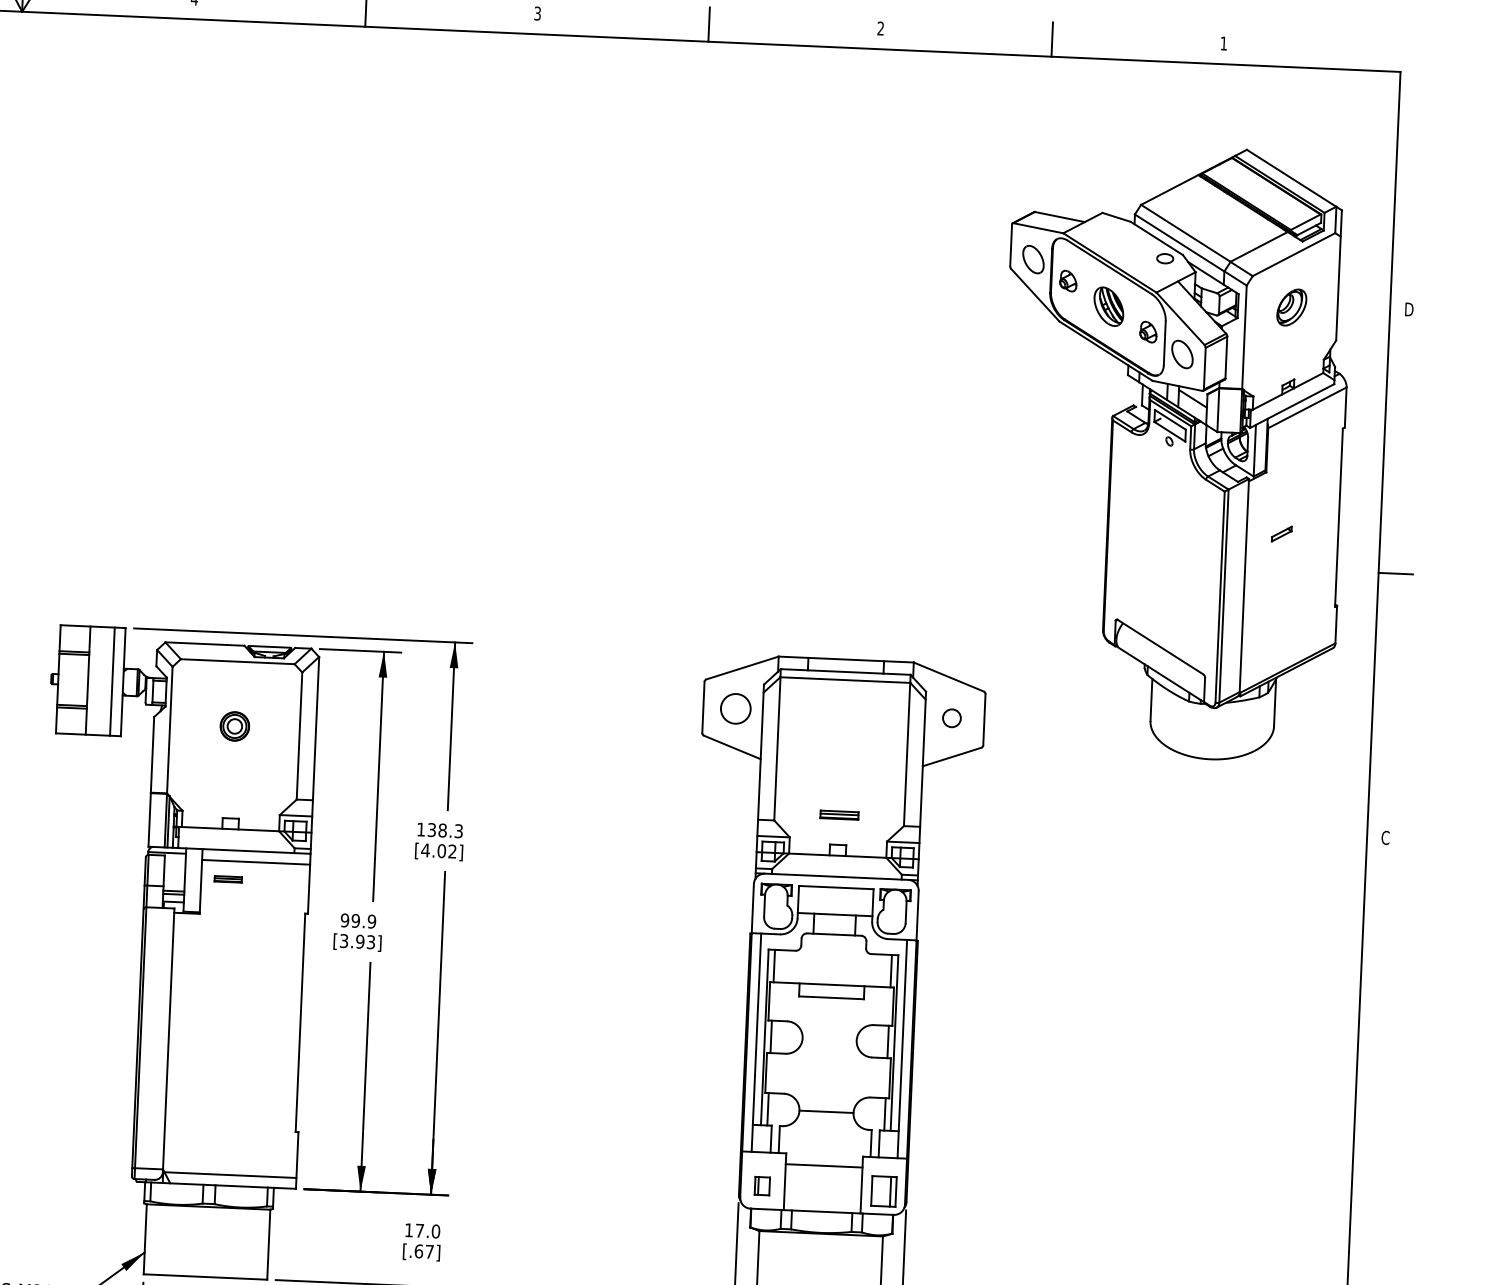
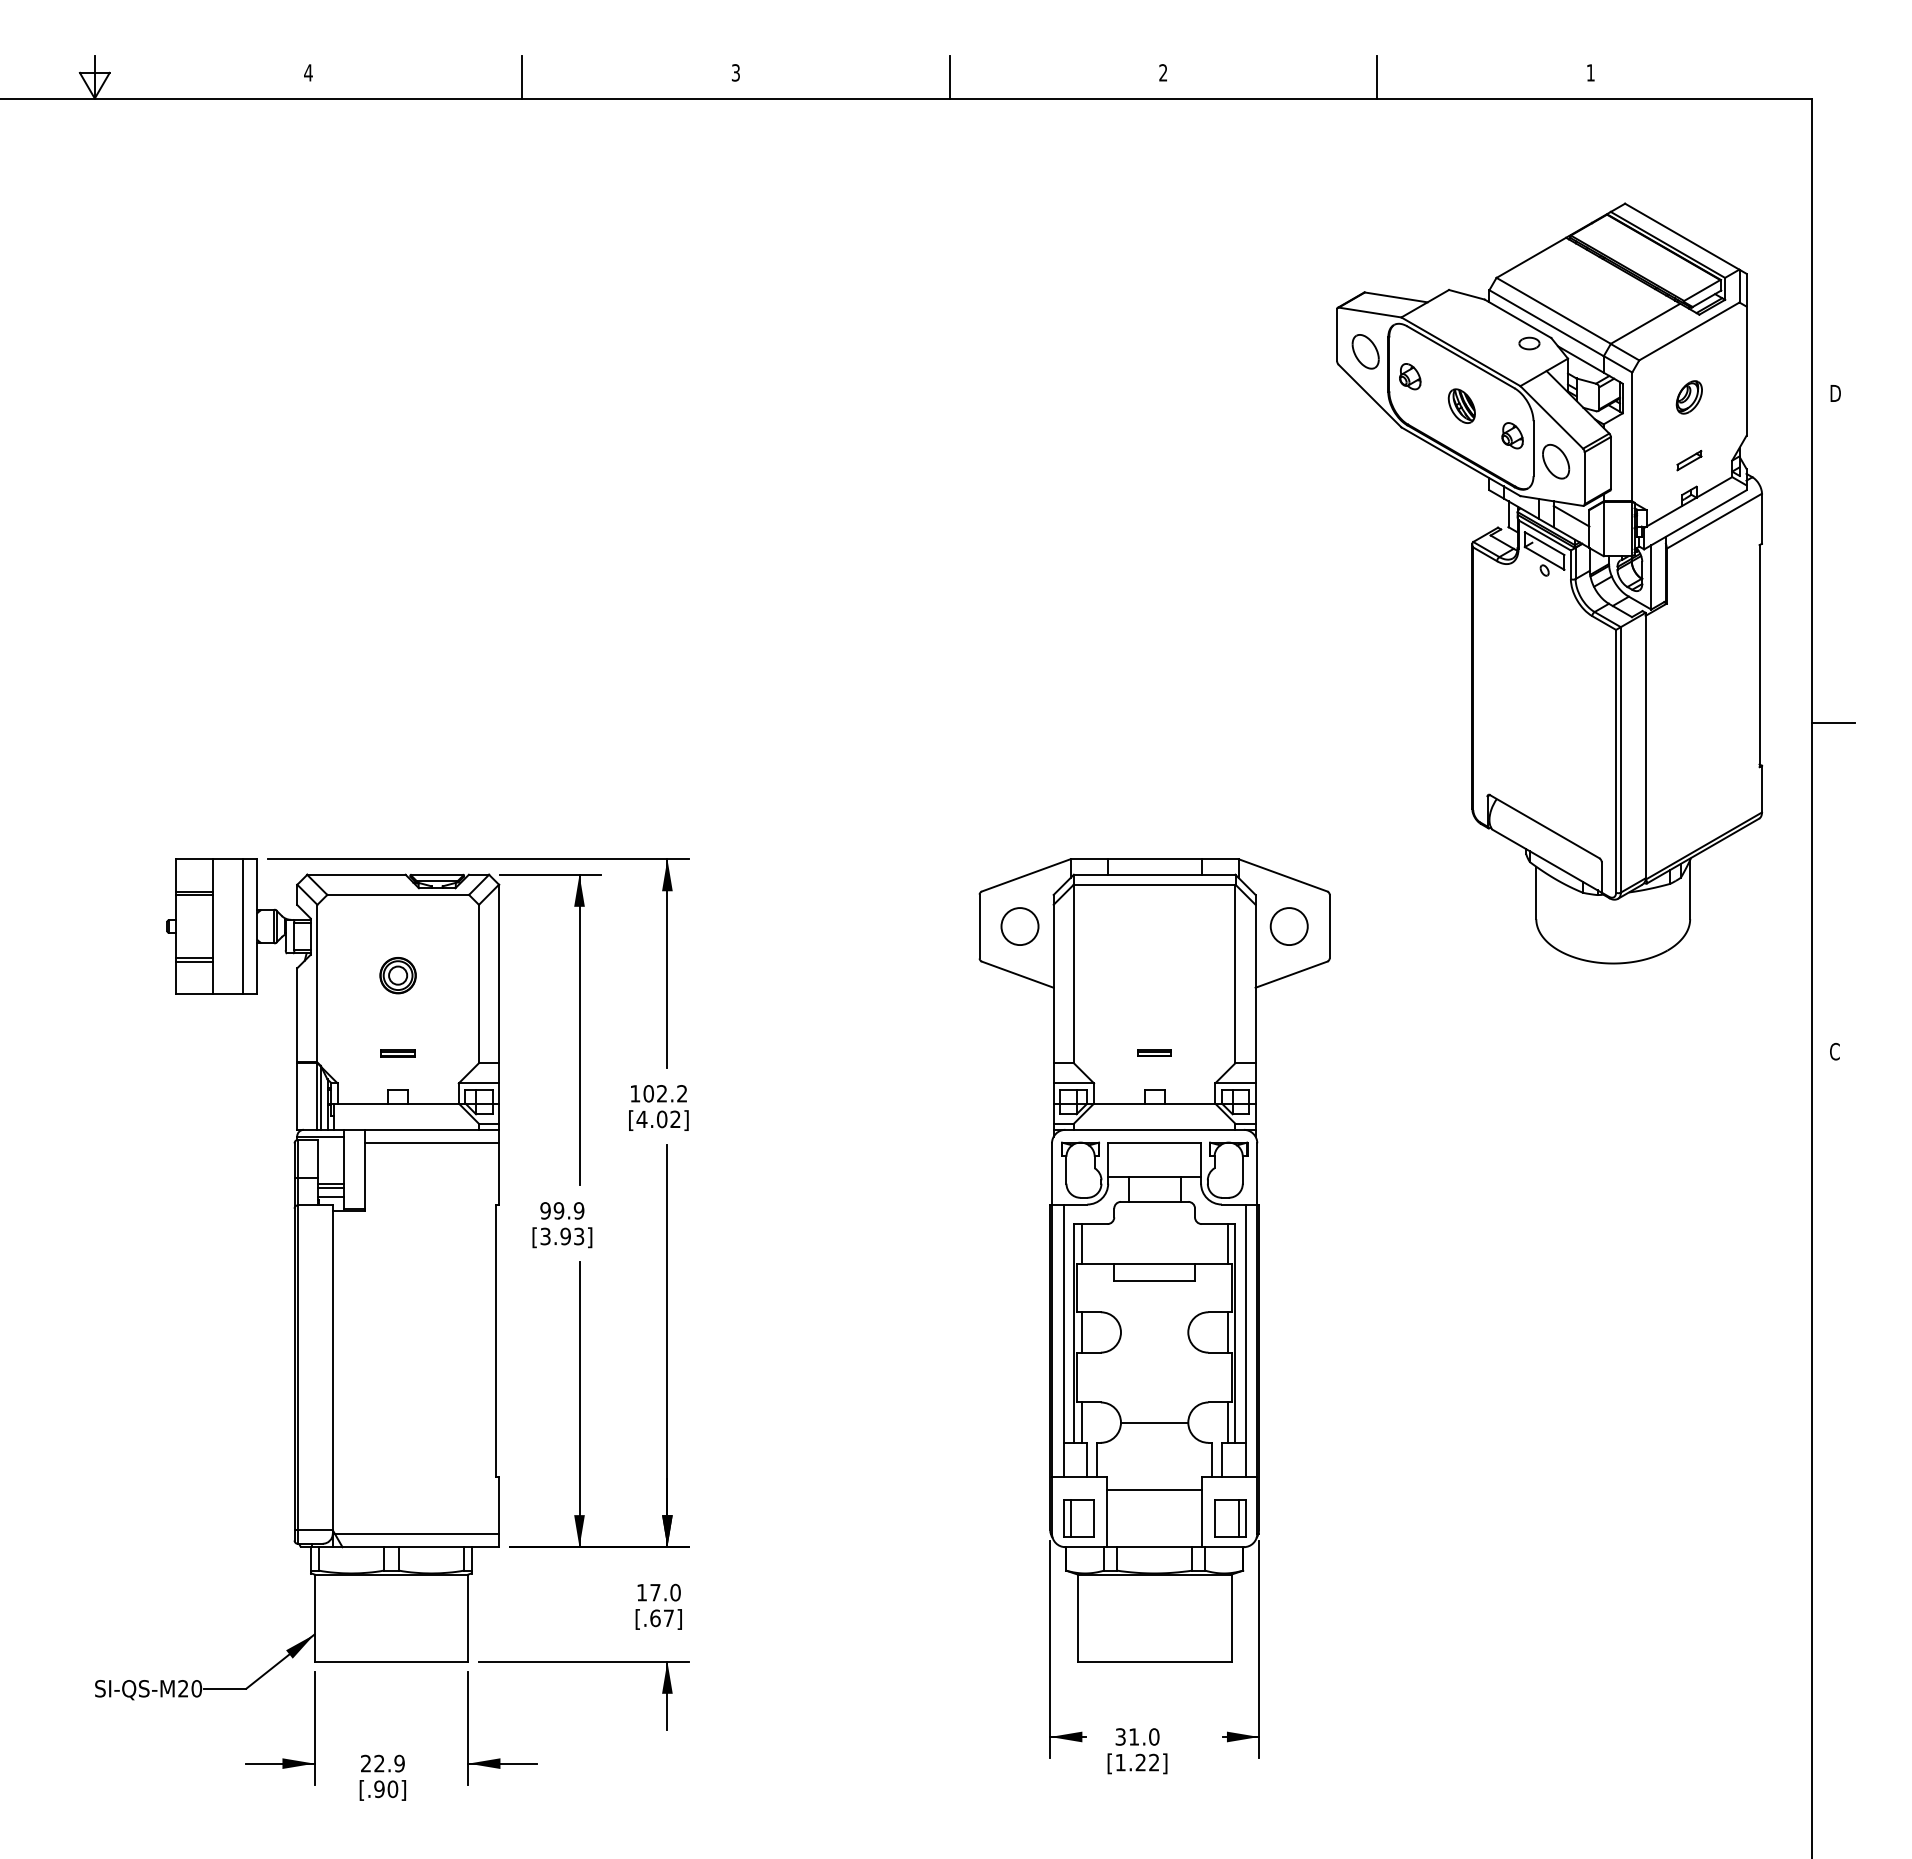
part: (1108, 306) -> (1461, 405), size x0.71
part: (1290, 307) -> (1688, 397), size x0.71
part: (1281, 534) -> (1689, 460), moved
circle: (951, 718) -> (1288, 926), size x1.67
part: (839, 814) -> (1154, 1052), size x0.71
text: (445, 830) -> (665, 1093), 138.3 -> 102.2
part: (227, 879) -> (397, 1053), moved
part: (762, 1186) -> (1078, 1518), size x1.67

